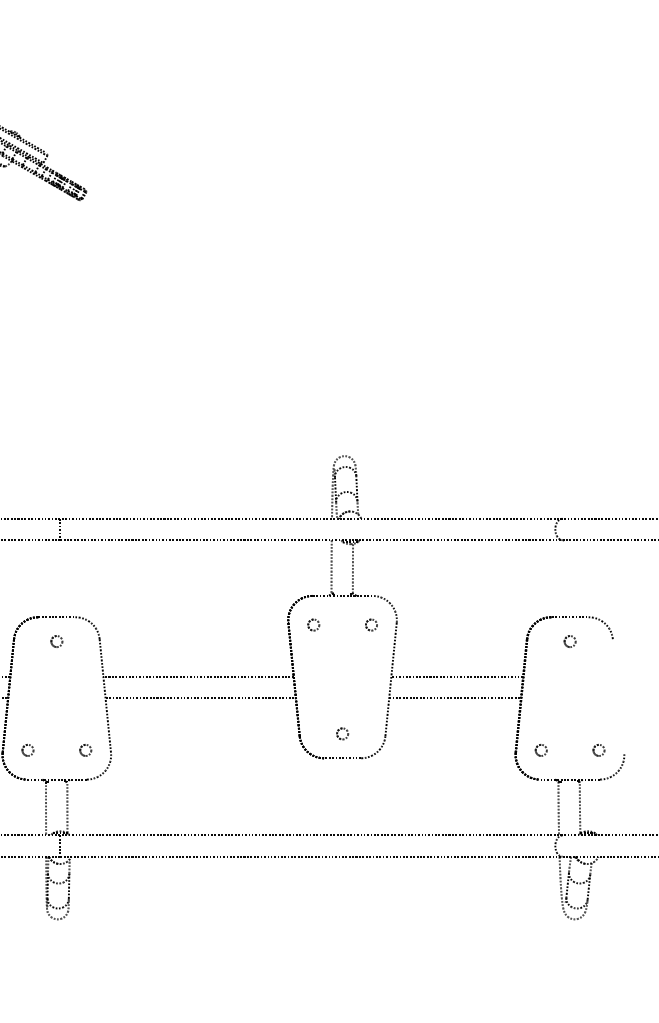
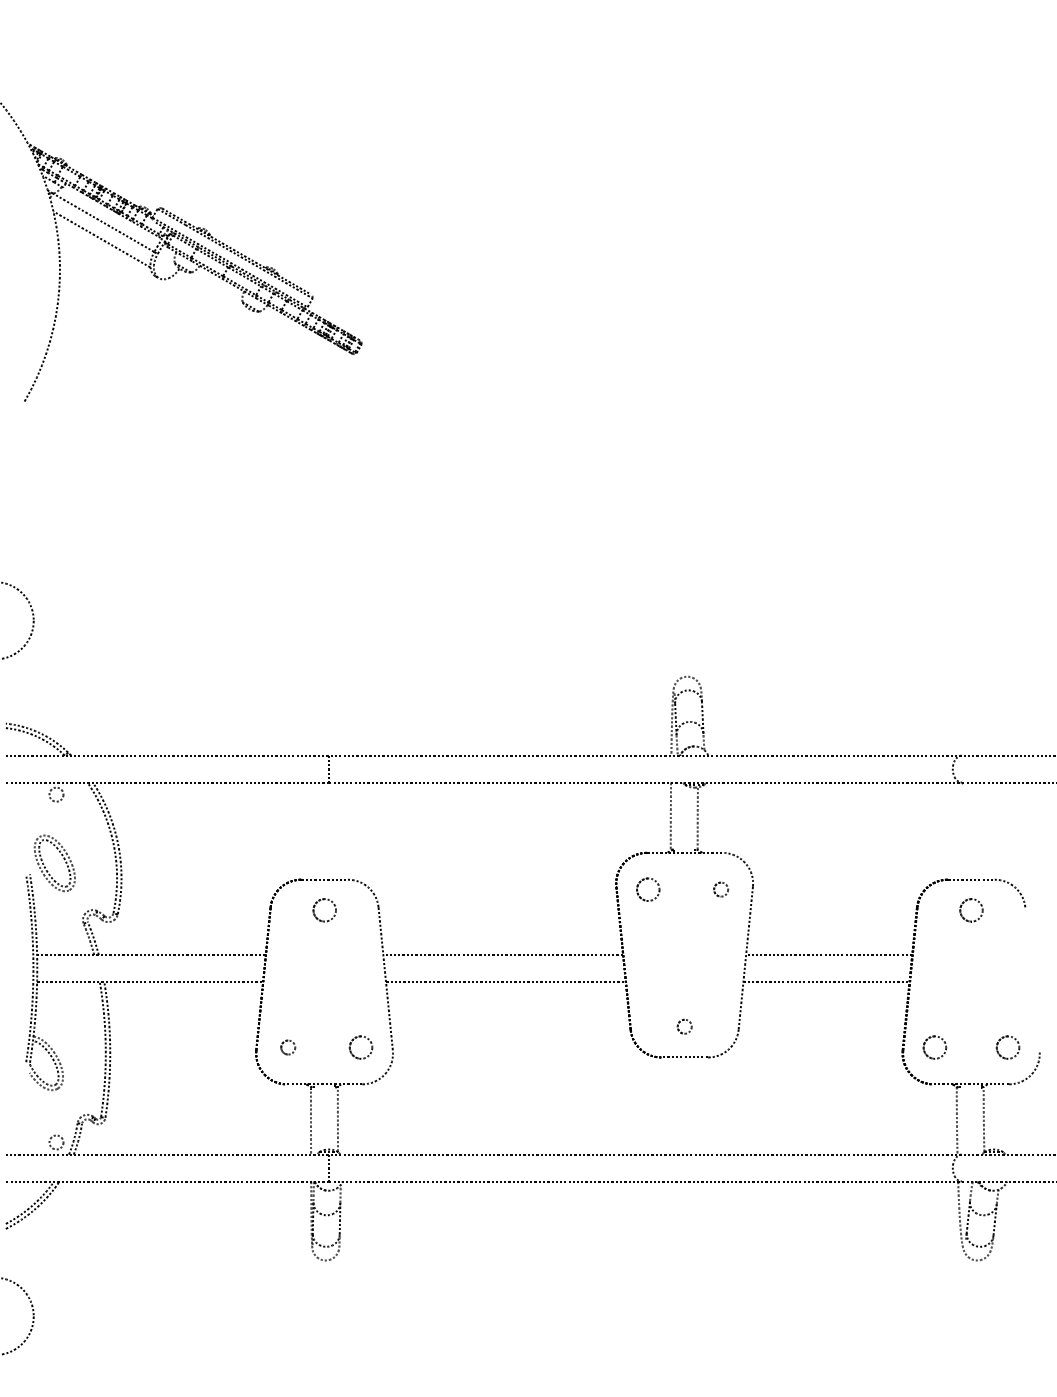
part: (313, 624) -> (648, 889), size x1.6
part: (56, 641) -> (324, 910), size x1.6
part: (570, 641) -> (971, 910), size x1.6
circle: (85, 750) -> (360, 1047), size x1.6
circle: (541, 750) -> (935, 1047), size x1.6
part: (598, 750) -> (1007, 1047), size x1.6

